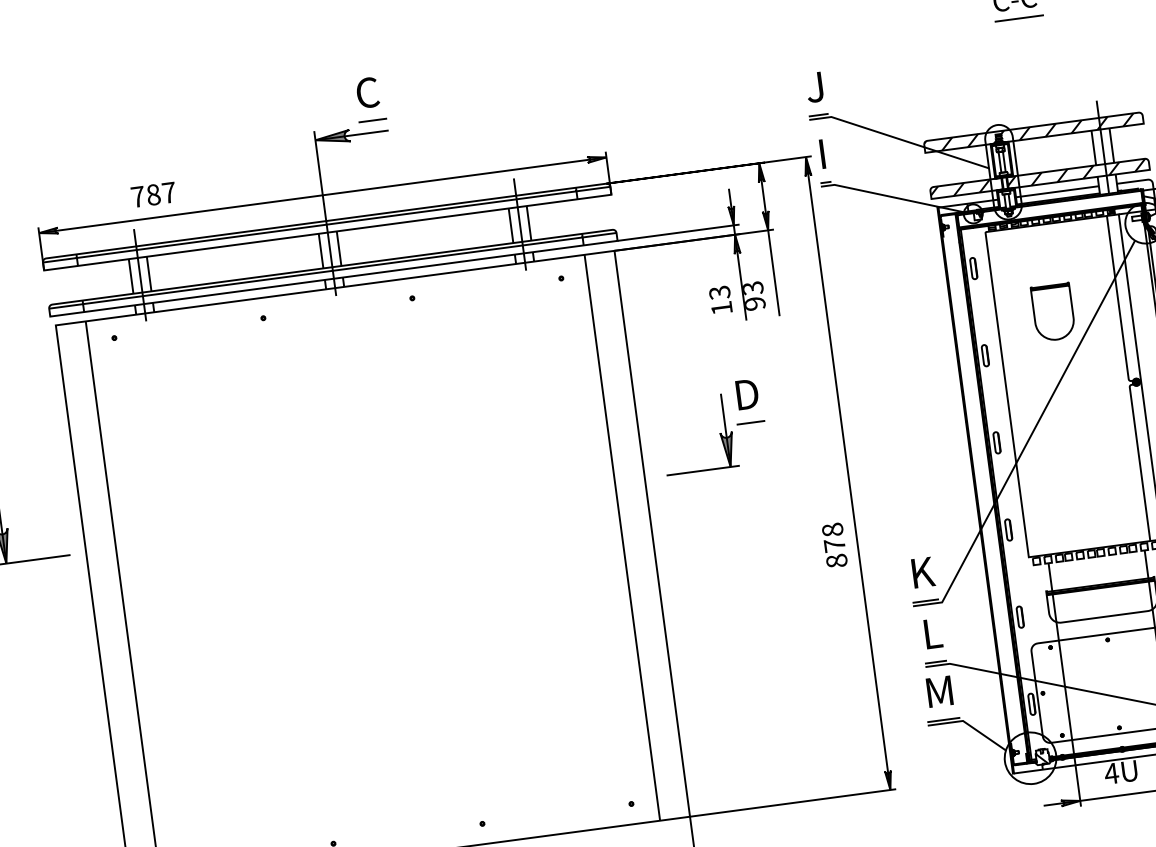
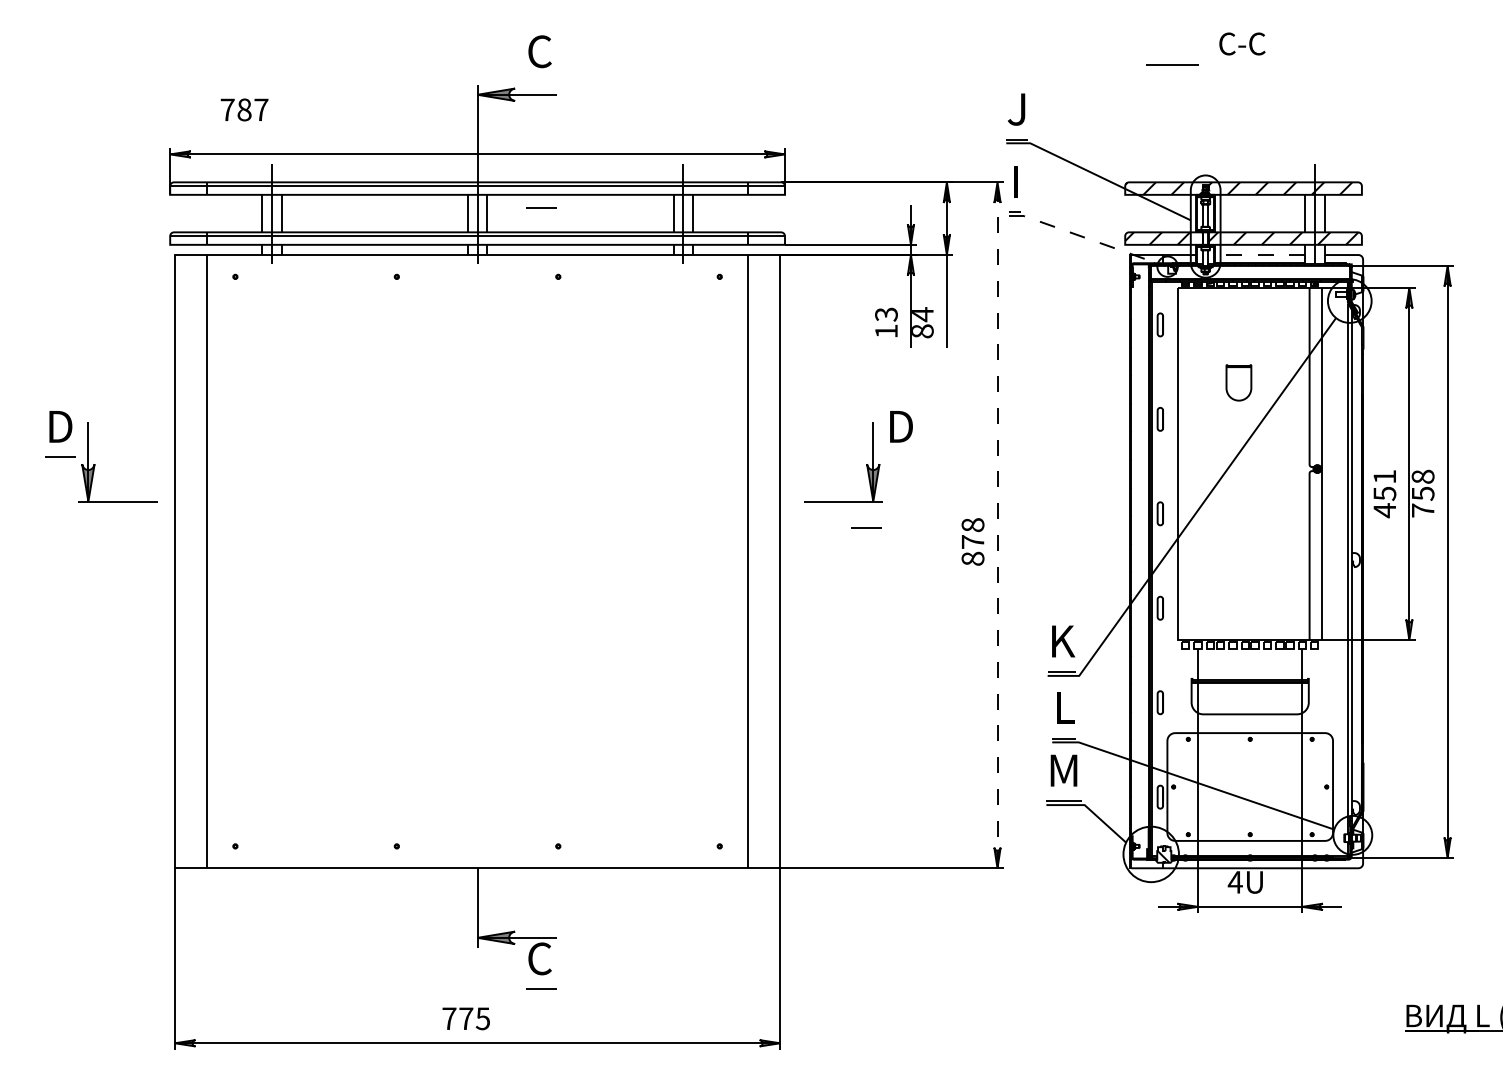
line: (1019, 17) -> (1172, 64), moved
line: (372, 120) -> (541, 207), moved
line: (1057, 192) -> (1260, 255), solid -> dashed
text: (153, 194) -> (244, 109), moved
line: (892, 197) -> (1083, 237), solid -> dashed
text: (754, 295) -> (922, 322), 93 -> 84
part: (1052, 312) -> (1238, 382), size x0.6
line: (751, 421) -> (866, 527), moved
line: (848, 473) -> (997, 525), solid -> dashed
text: (834, 545) -> (972, 541), moved

